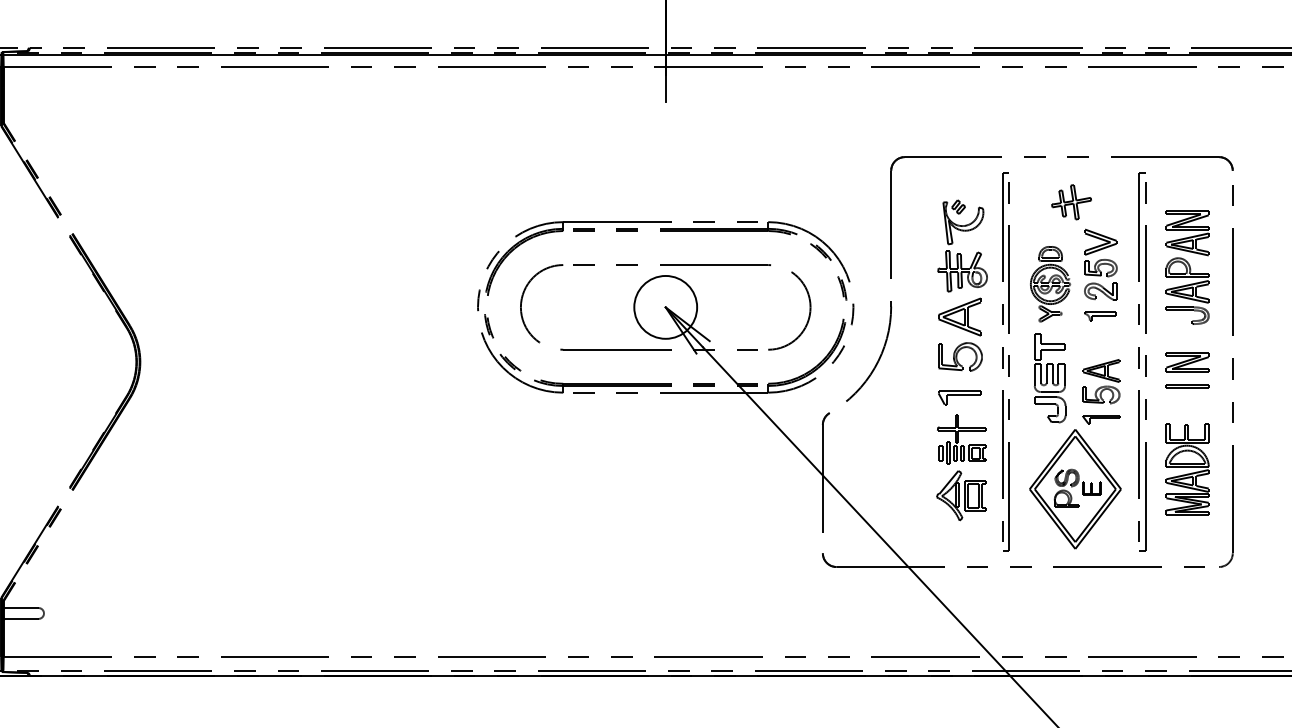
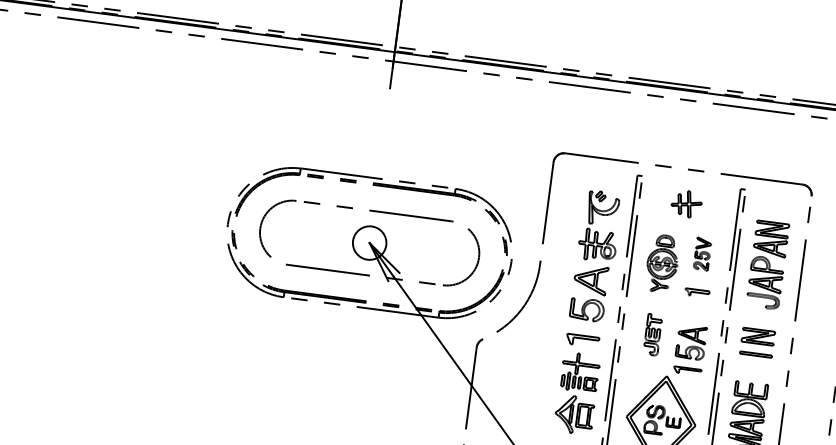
part: (1100, 264) -> (702, 253), size x0.6
circle: (665, 306) -> (369, 242), size x0.7
part: (1049, 378) -> (652, 334), size x0.6

